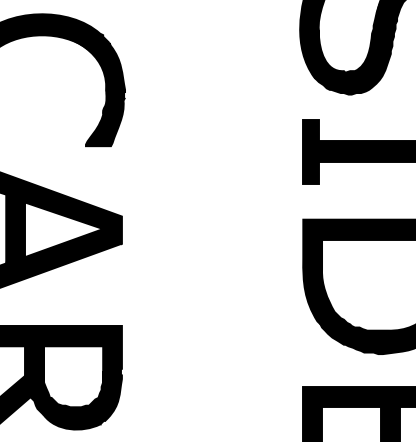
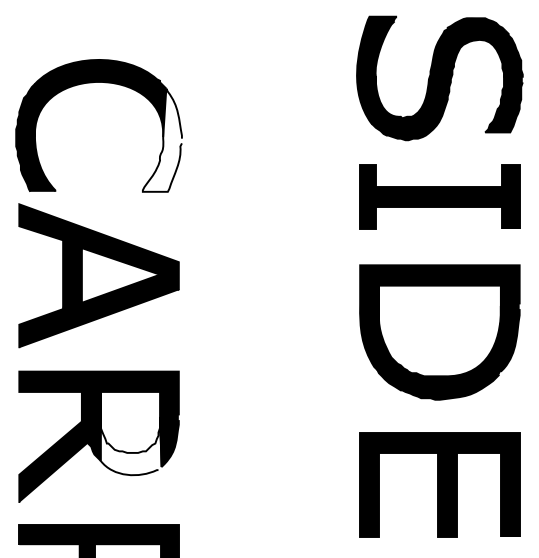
fill: (104, 93) -> (161, 139), removed
fill: (73, 387) -> (130, 433), removed

